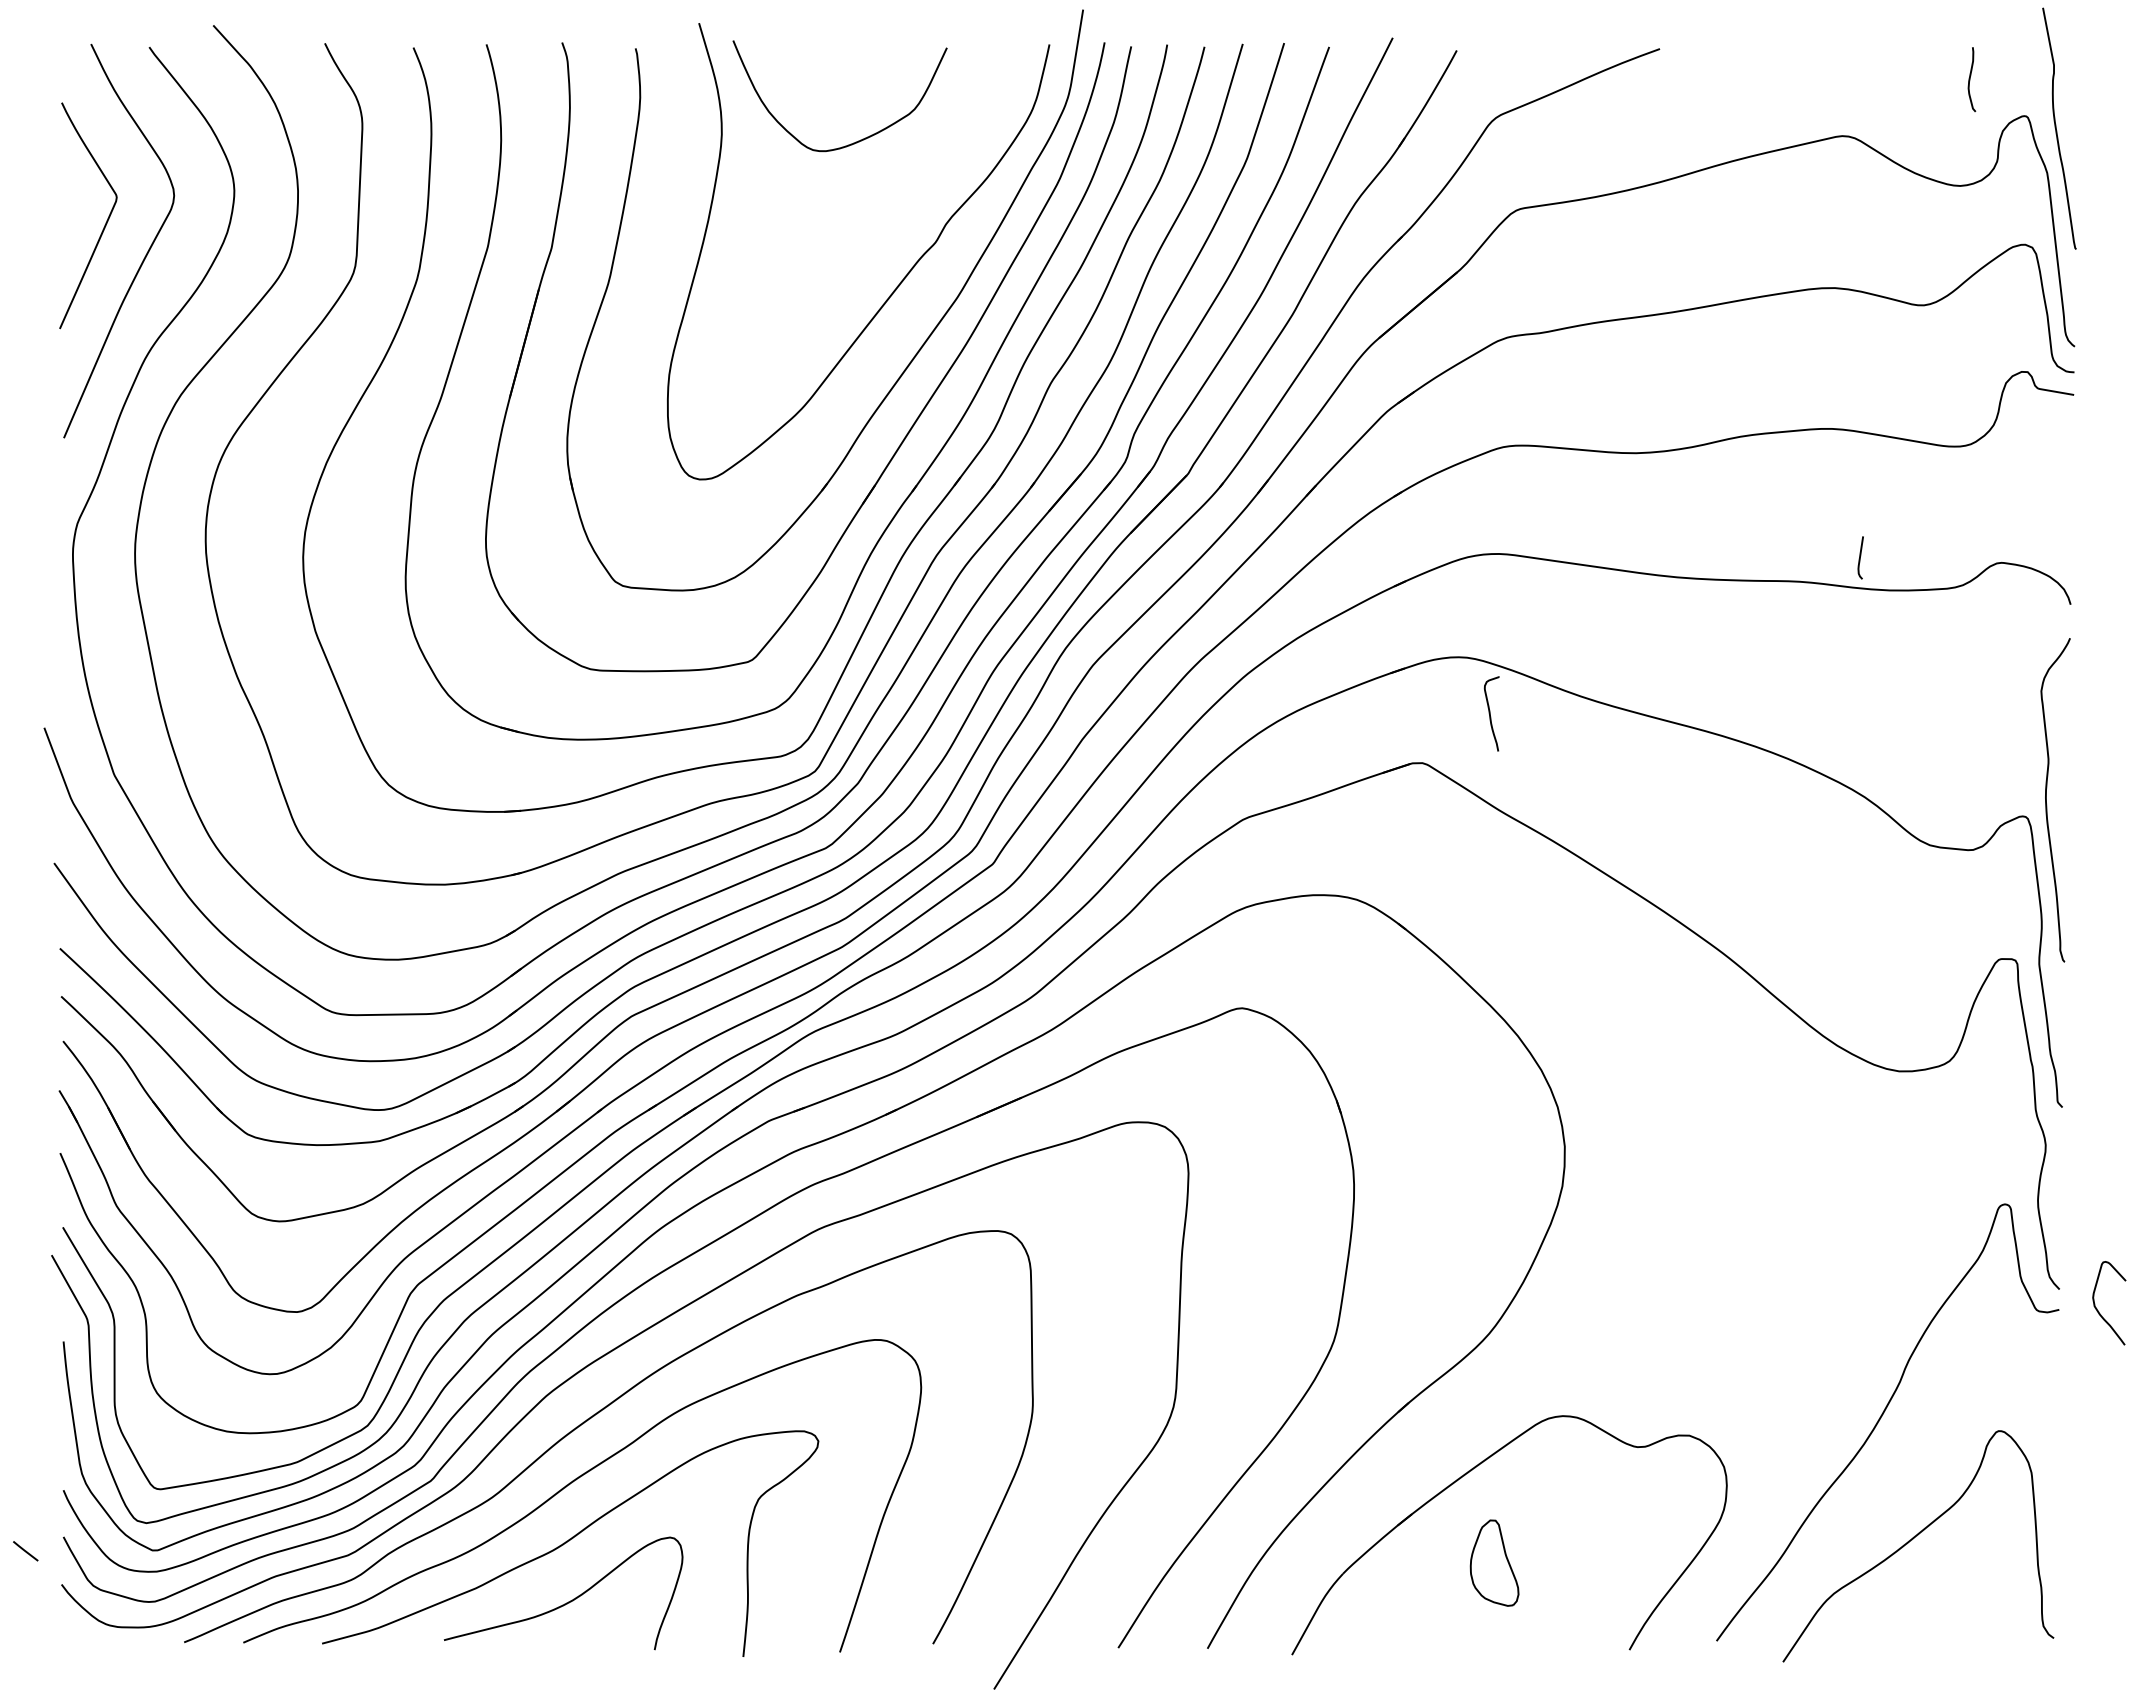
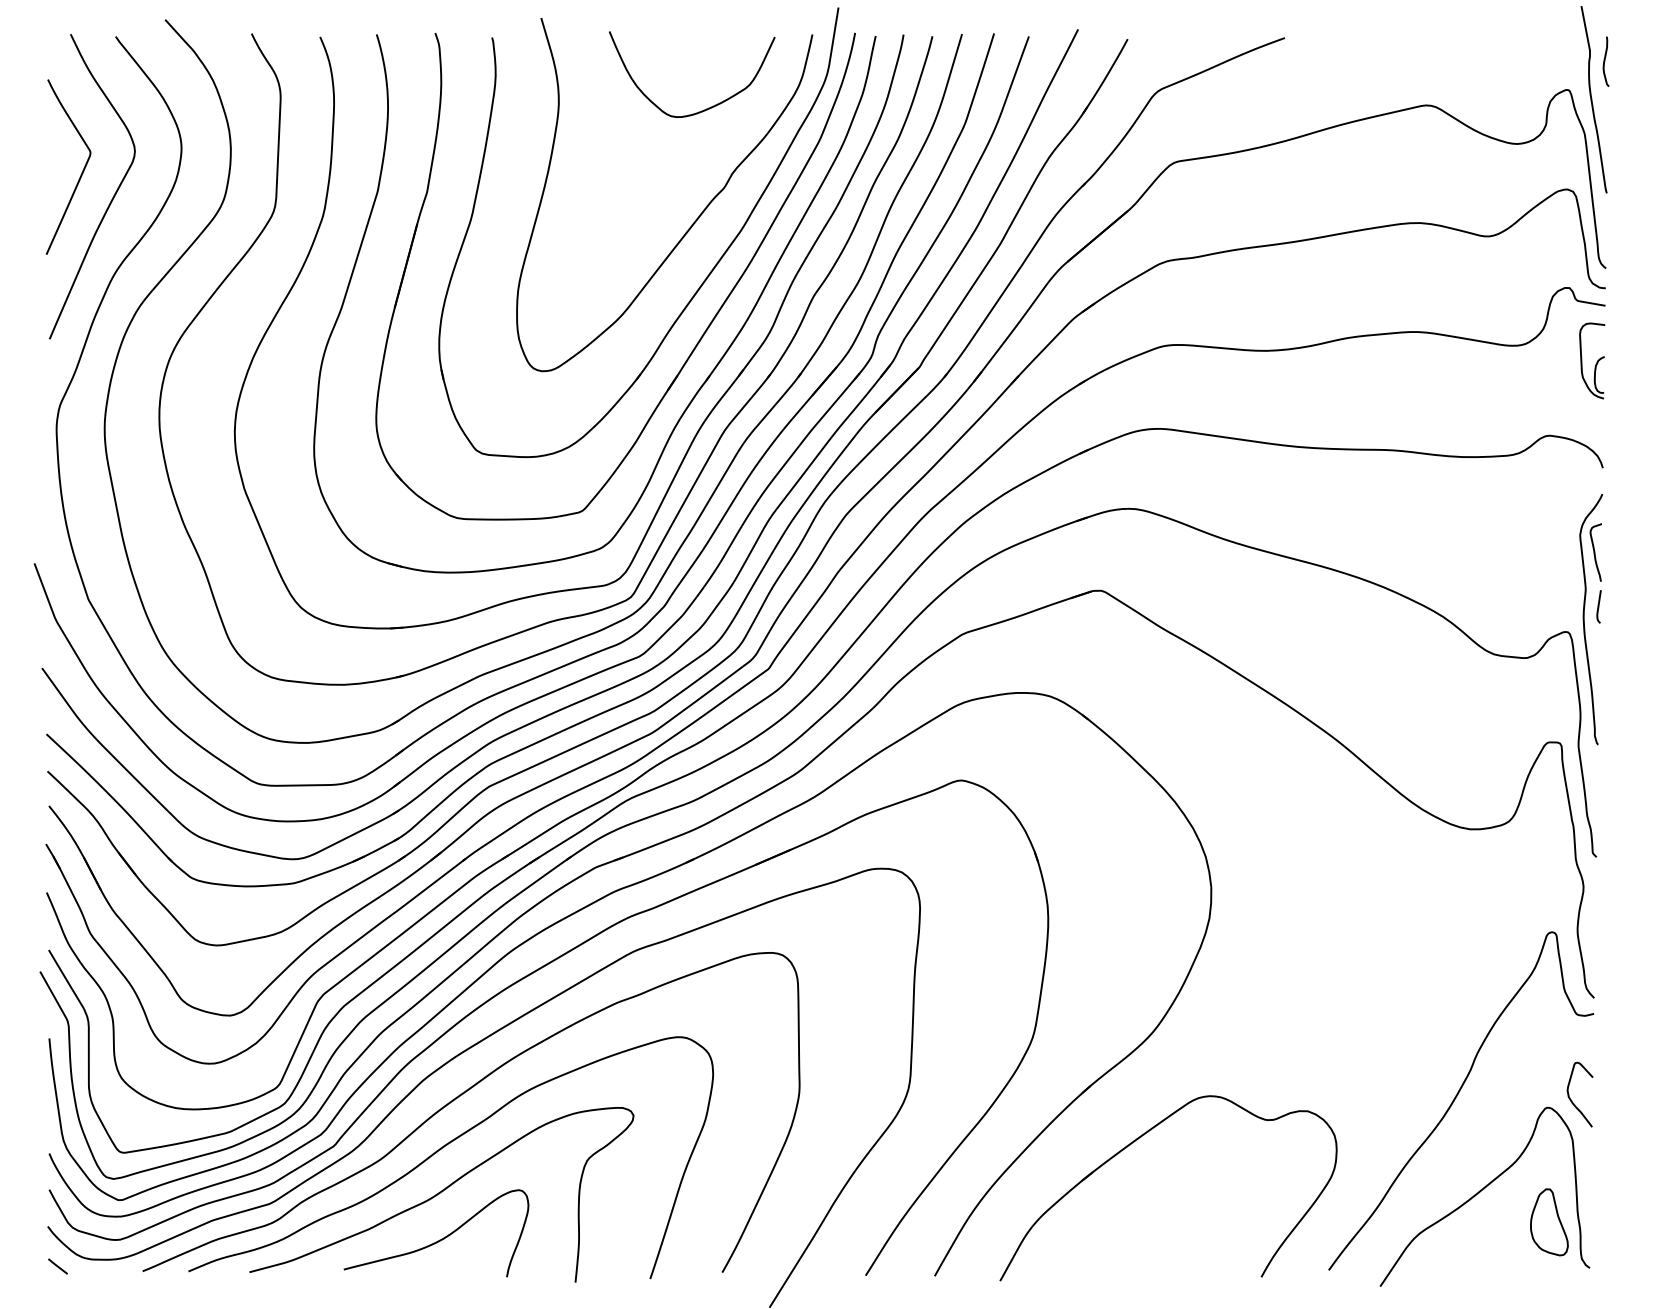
curve: (1970, 79) -> (1605, 61), moved
curve: (855, 141) -> (704, 109), moved
part: (2062, 468) -> (1596, 362), added
curve: (1860, 557) -> (1598, 606), moved
curve: (1490, 713) -> (1594, 552), moved
curve: (2099, 1311) -> (1572, 1101), moved
line: (25, 1551) -> (57, 1266), moved
part: (1494, 1562) -> (1549, 1221), moved

